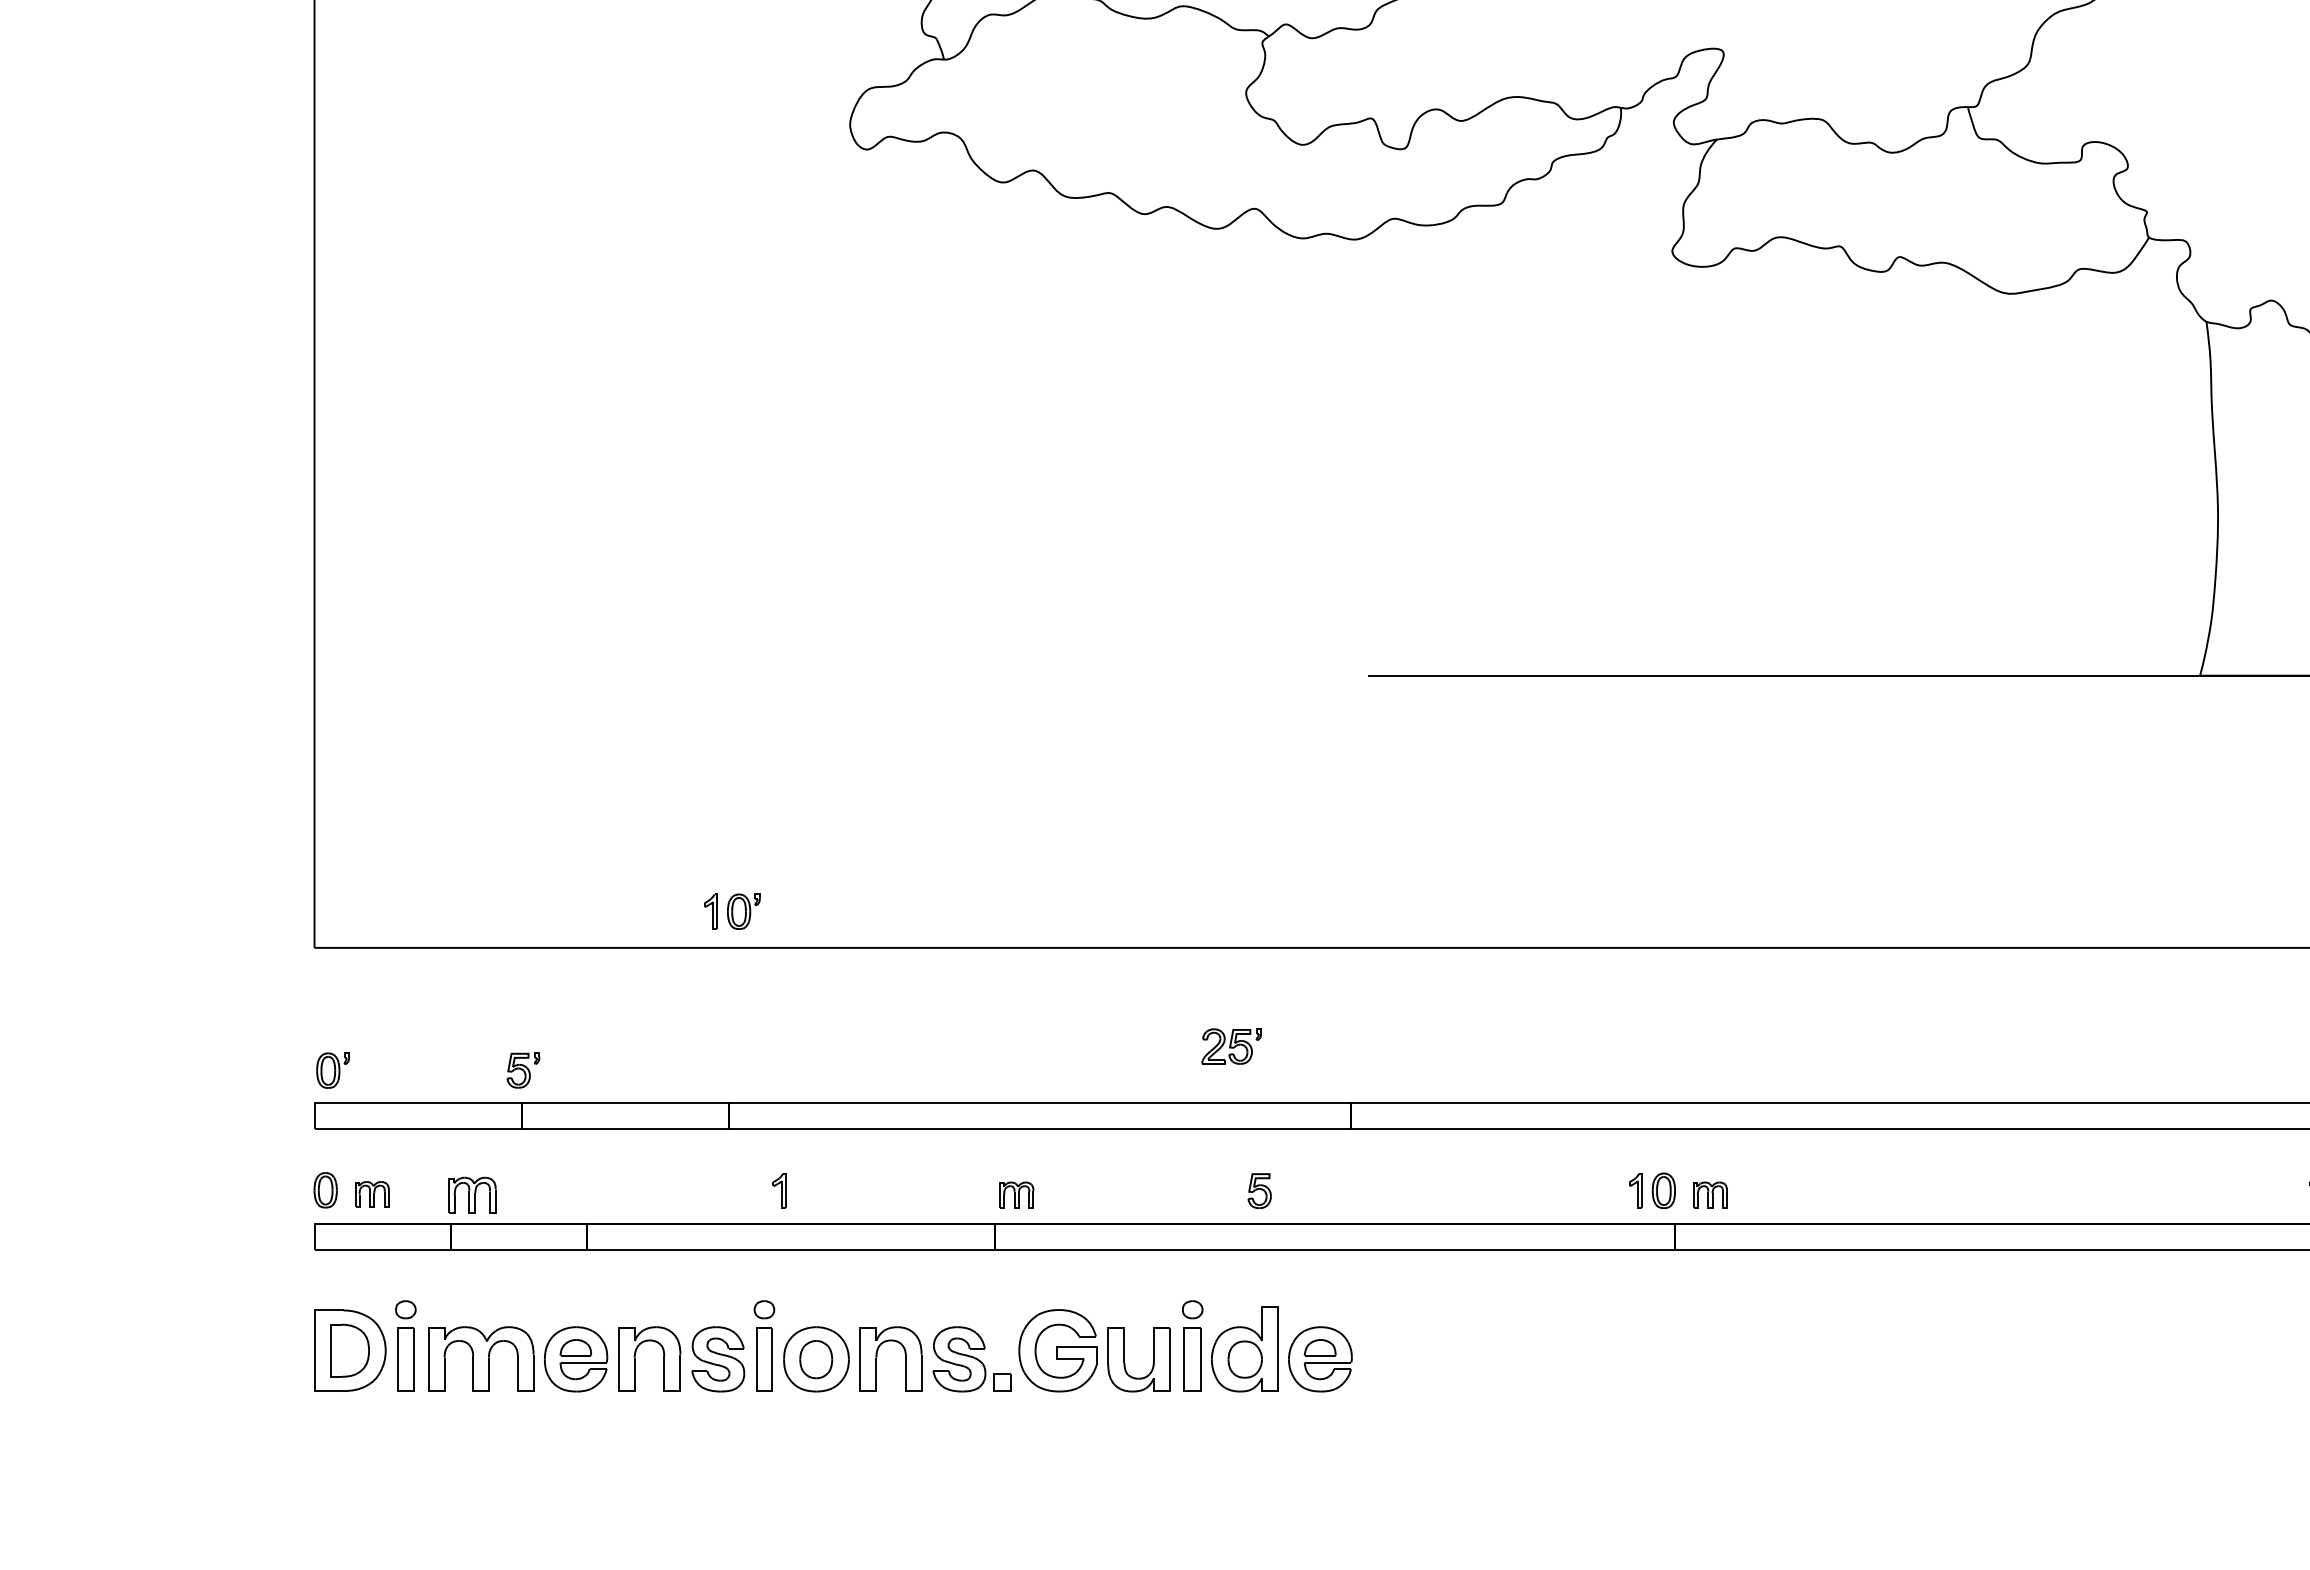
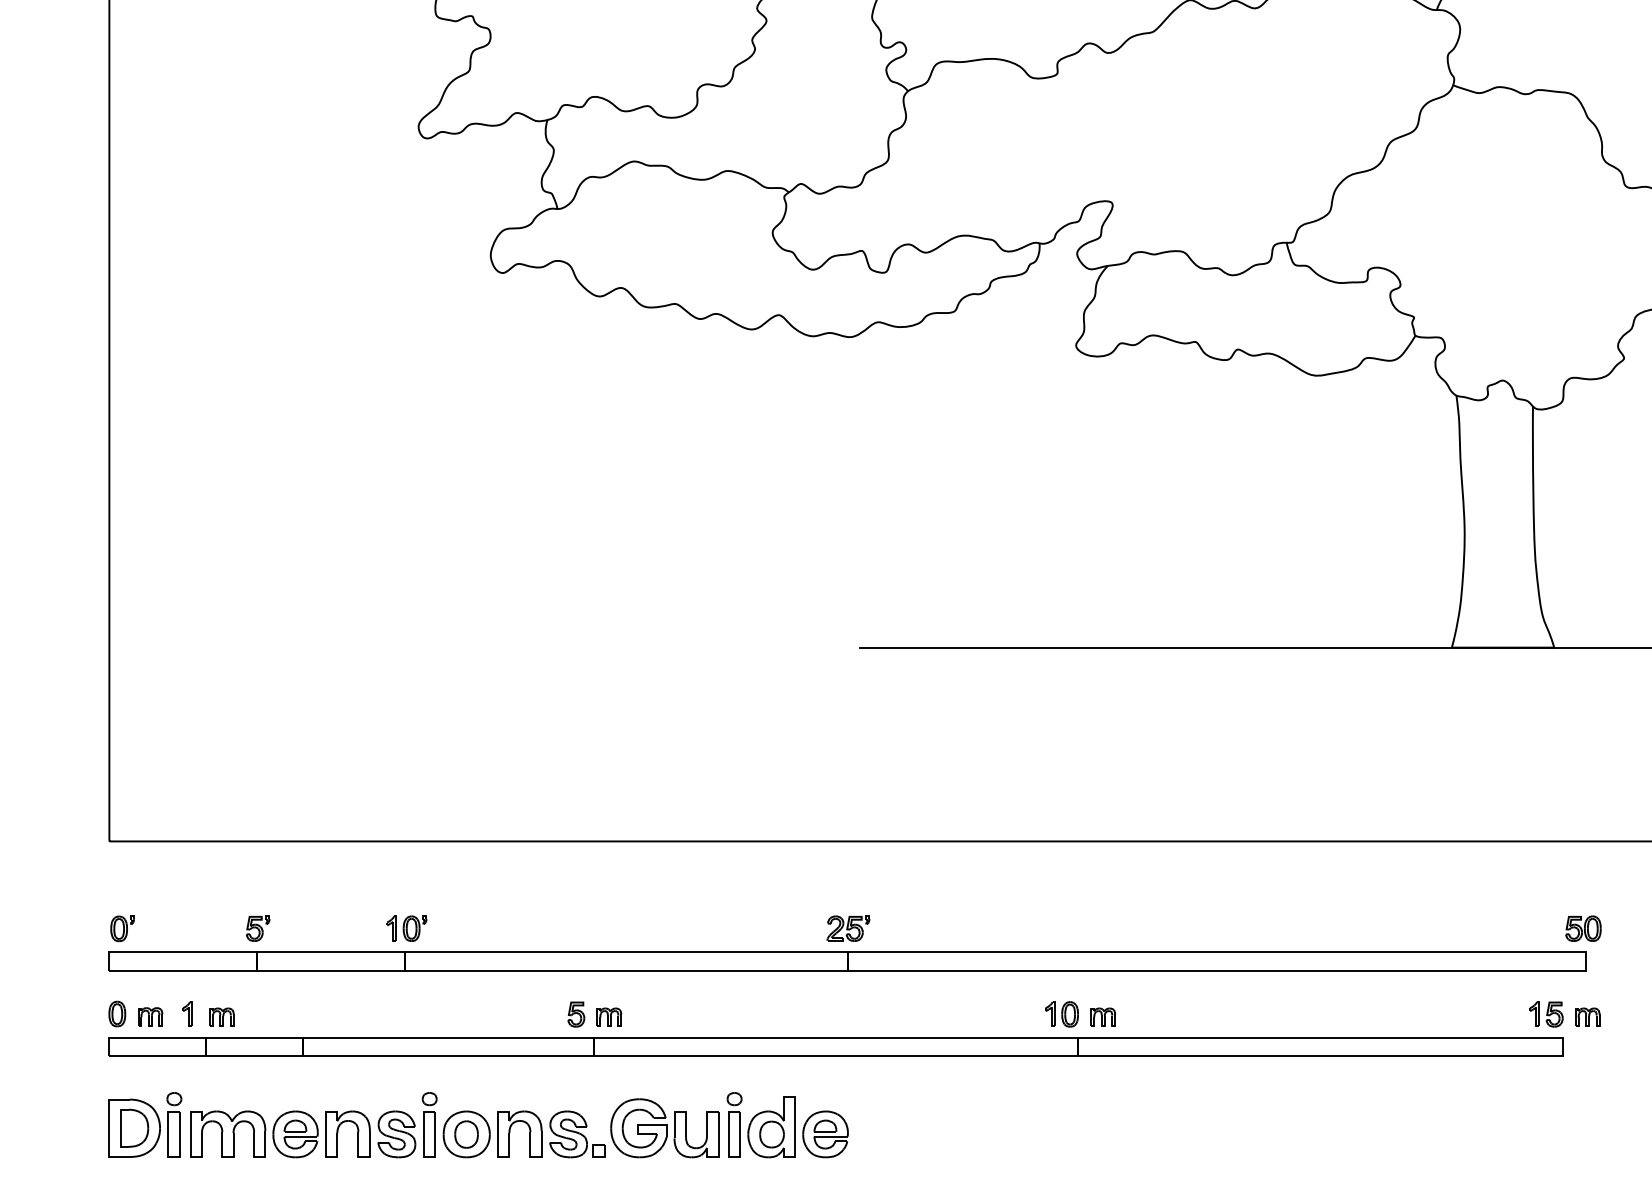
part: (731, 911) -> (406, 928), moved
part: (1231, 1046) -> (848, 928), moved
part: (779, 1189) -> (187, 1013), moved
part: (1259, 1190) -> (576, 1014), moved
part: (472, 1193) -> (221, 1016), size x0.71

